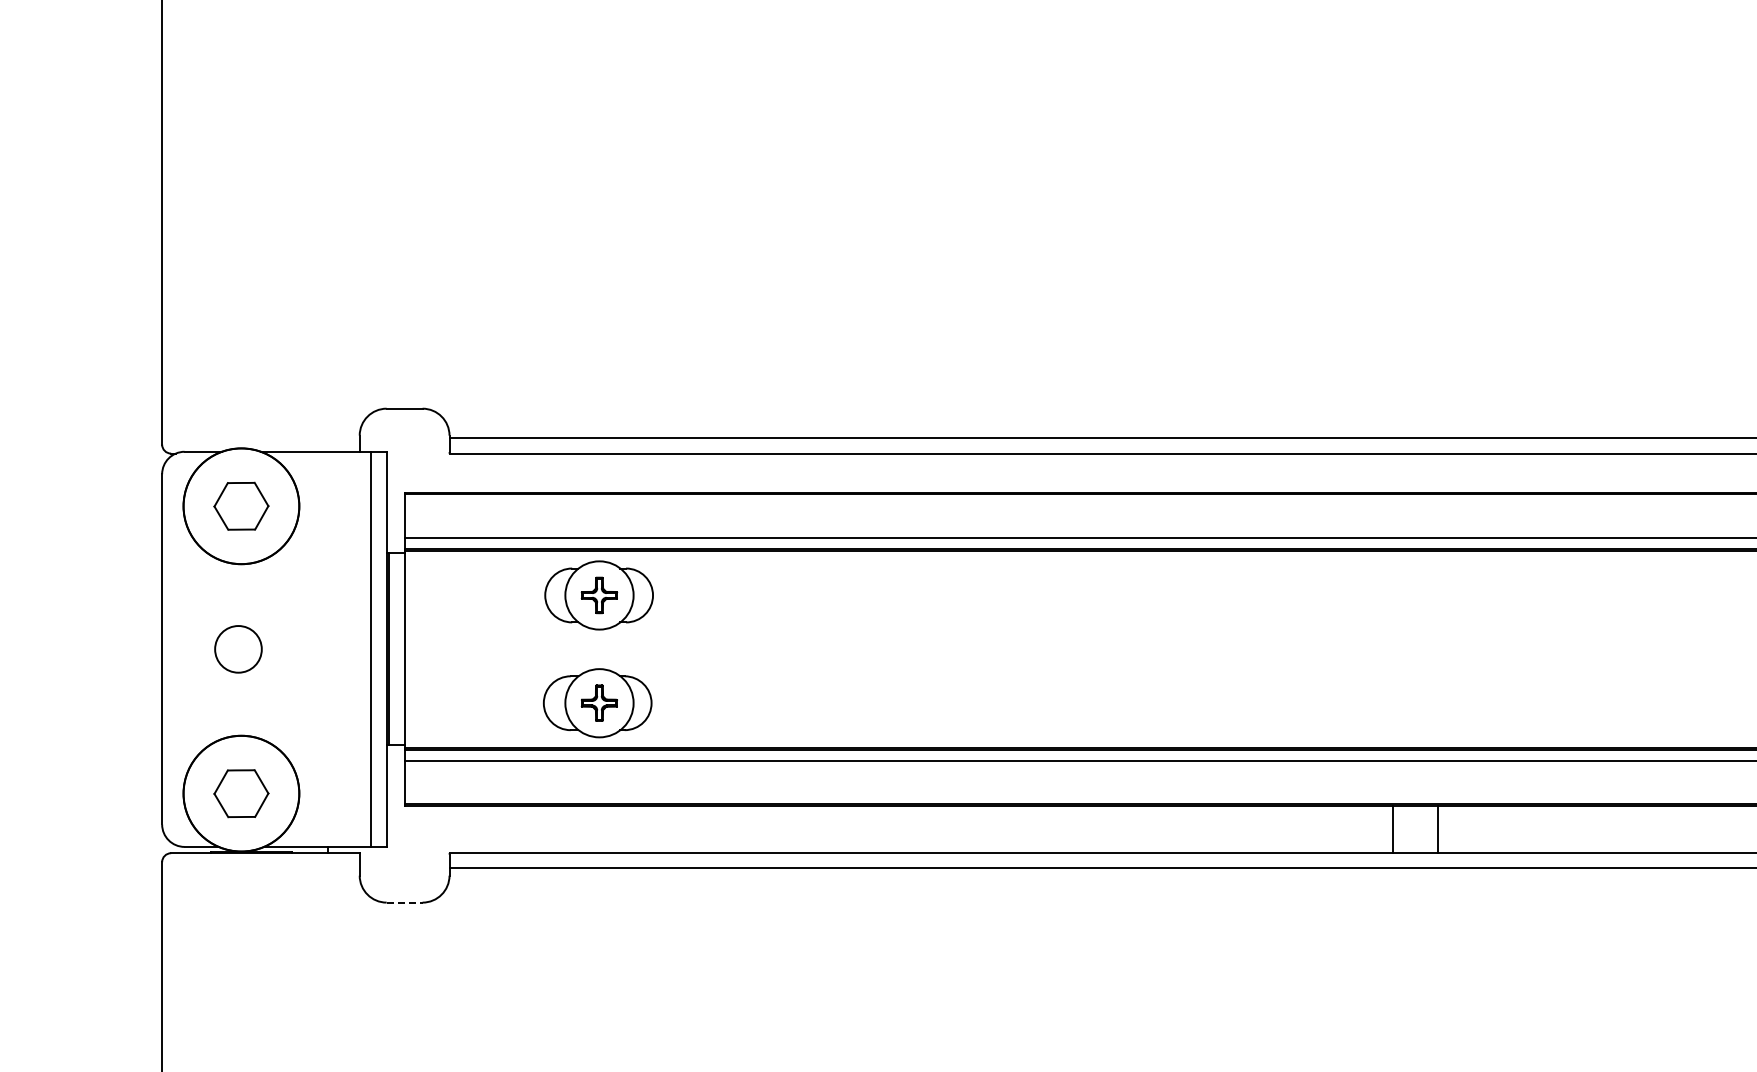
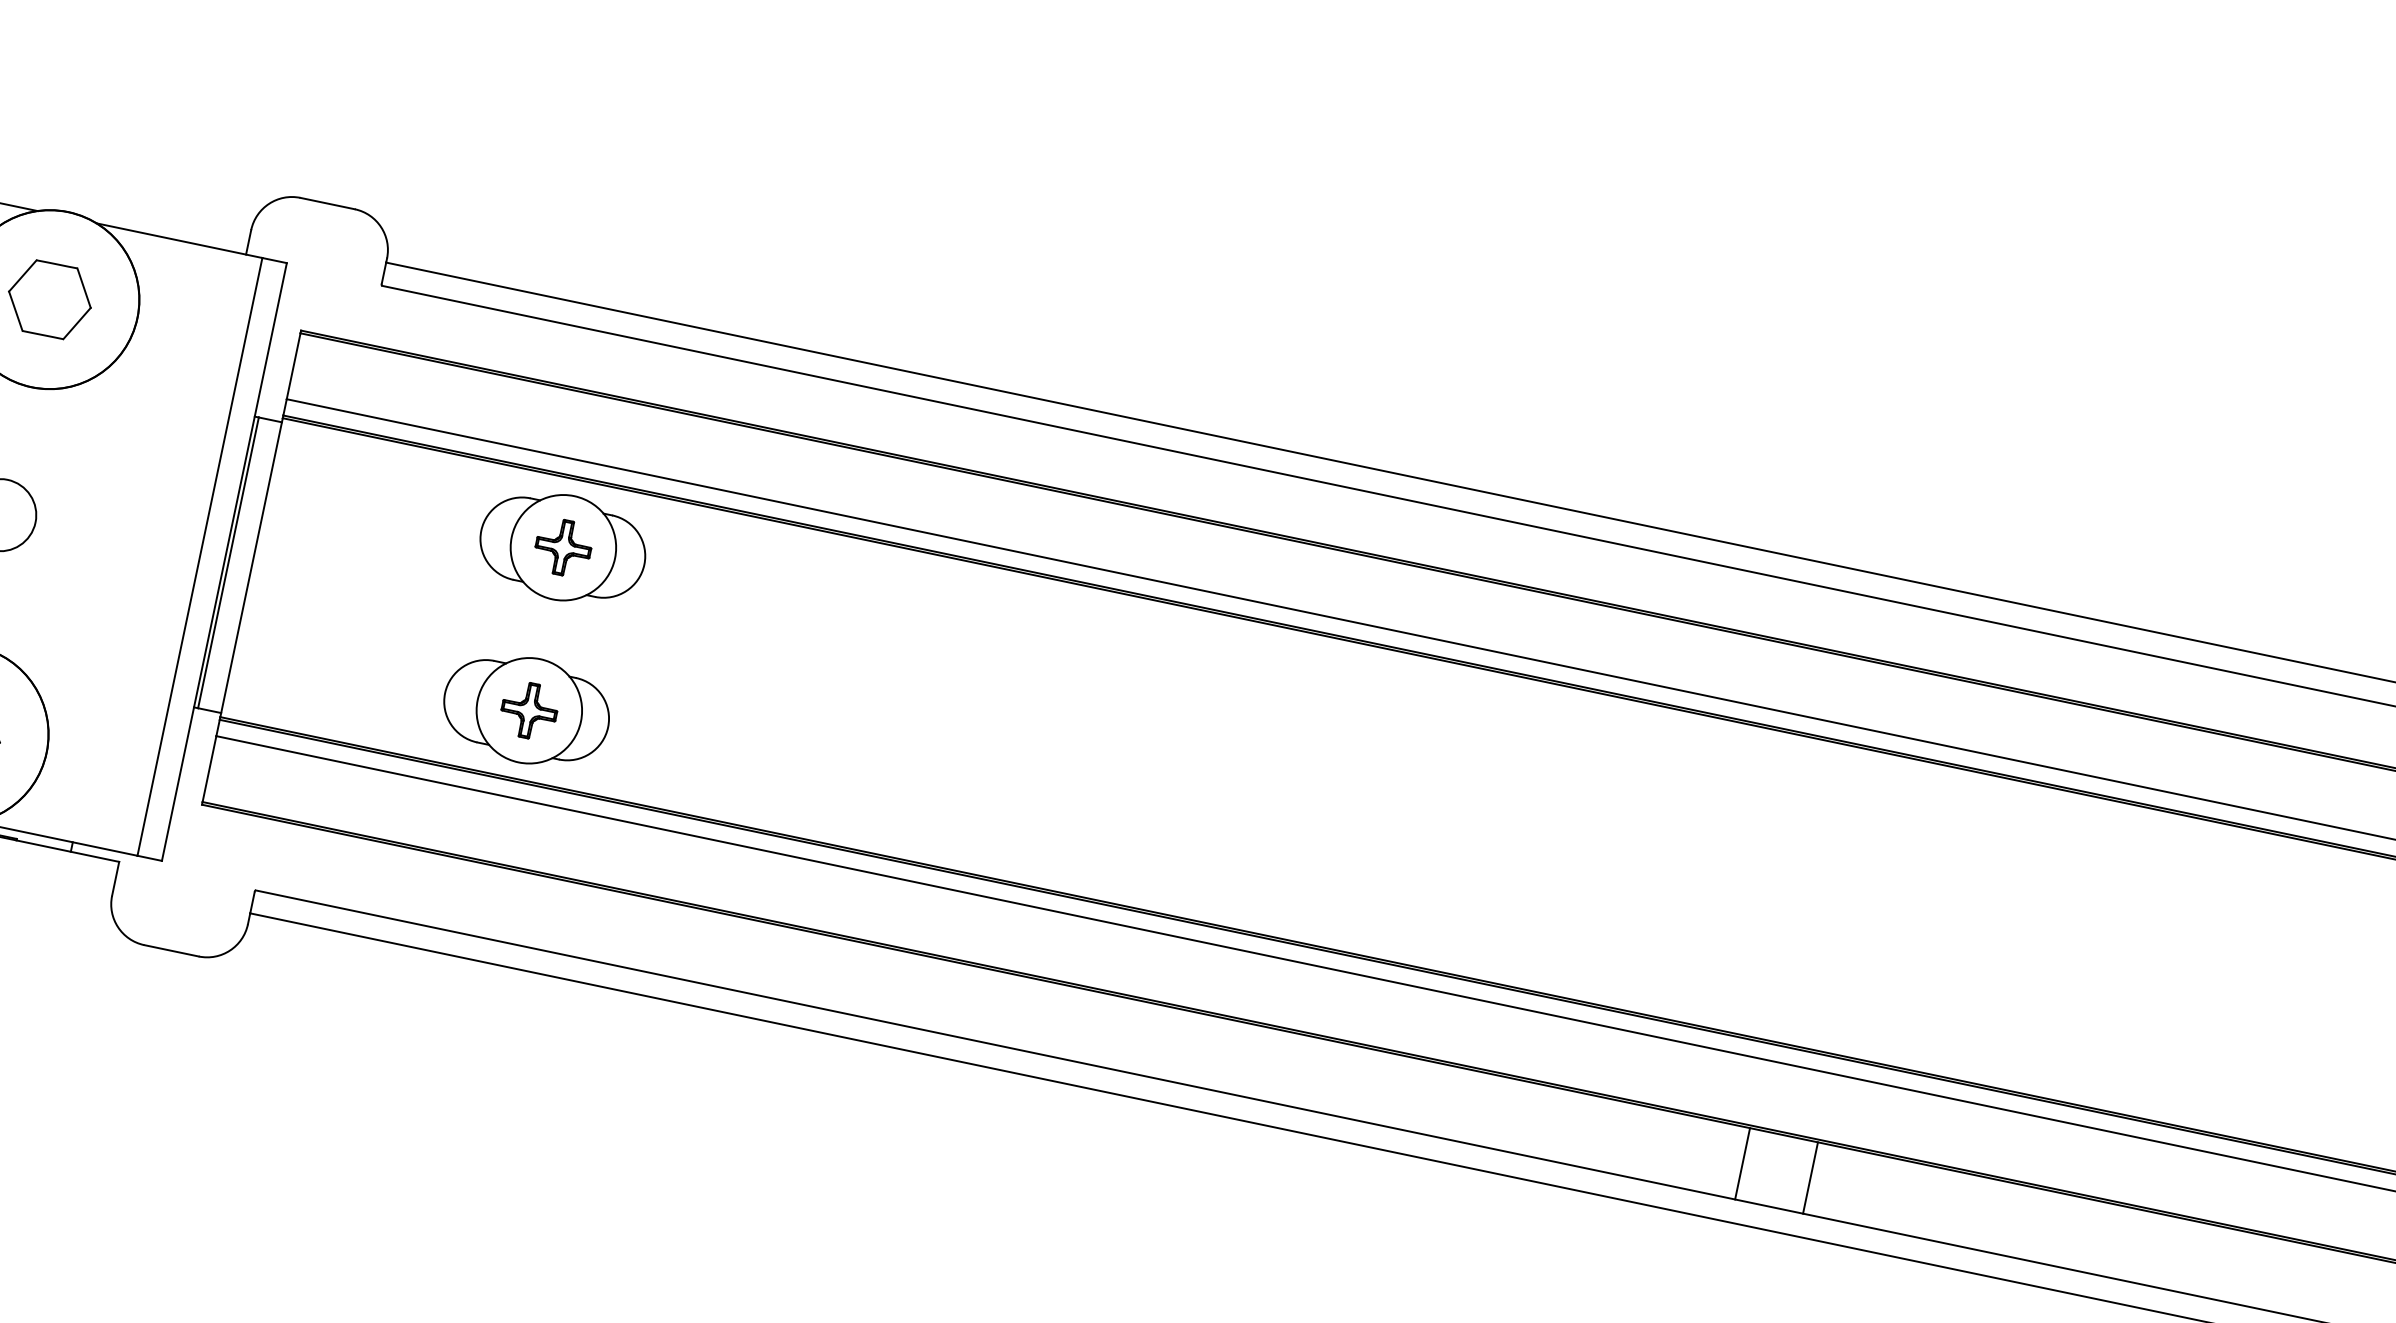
line: (1392, 829) -> (1742, 1163), moved
line: (1437, 829) -> (1810, 1177), moved
line: (404, 902) -> (171, 950), dashed -> solid

